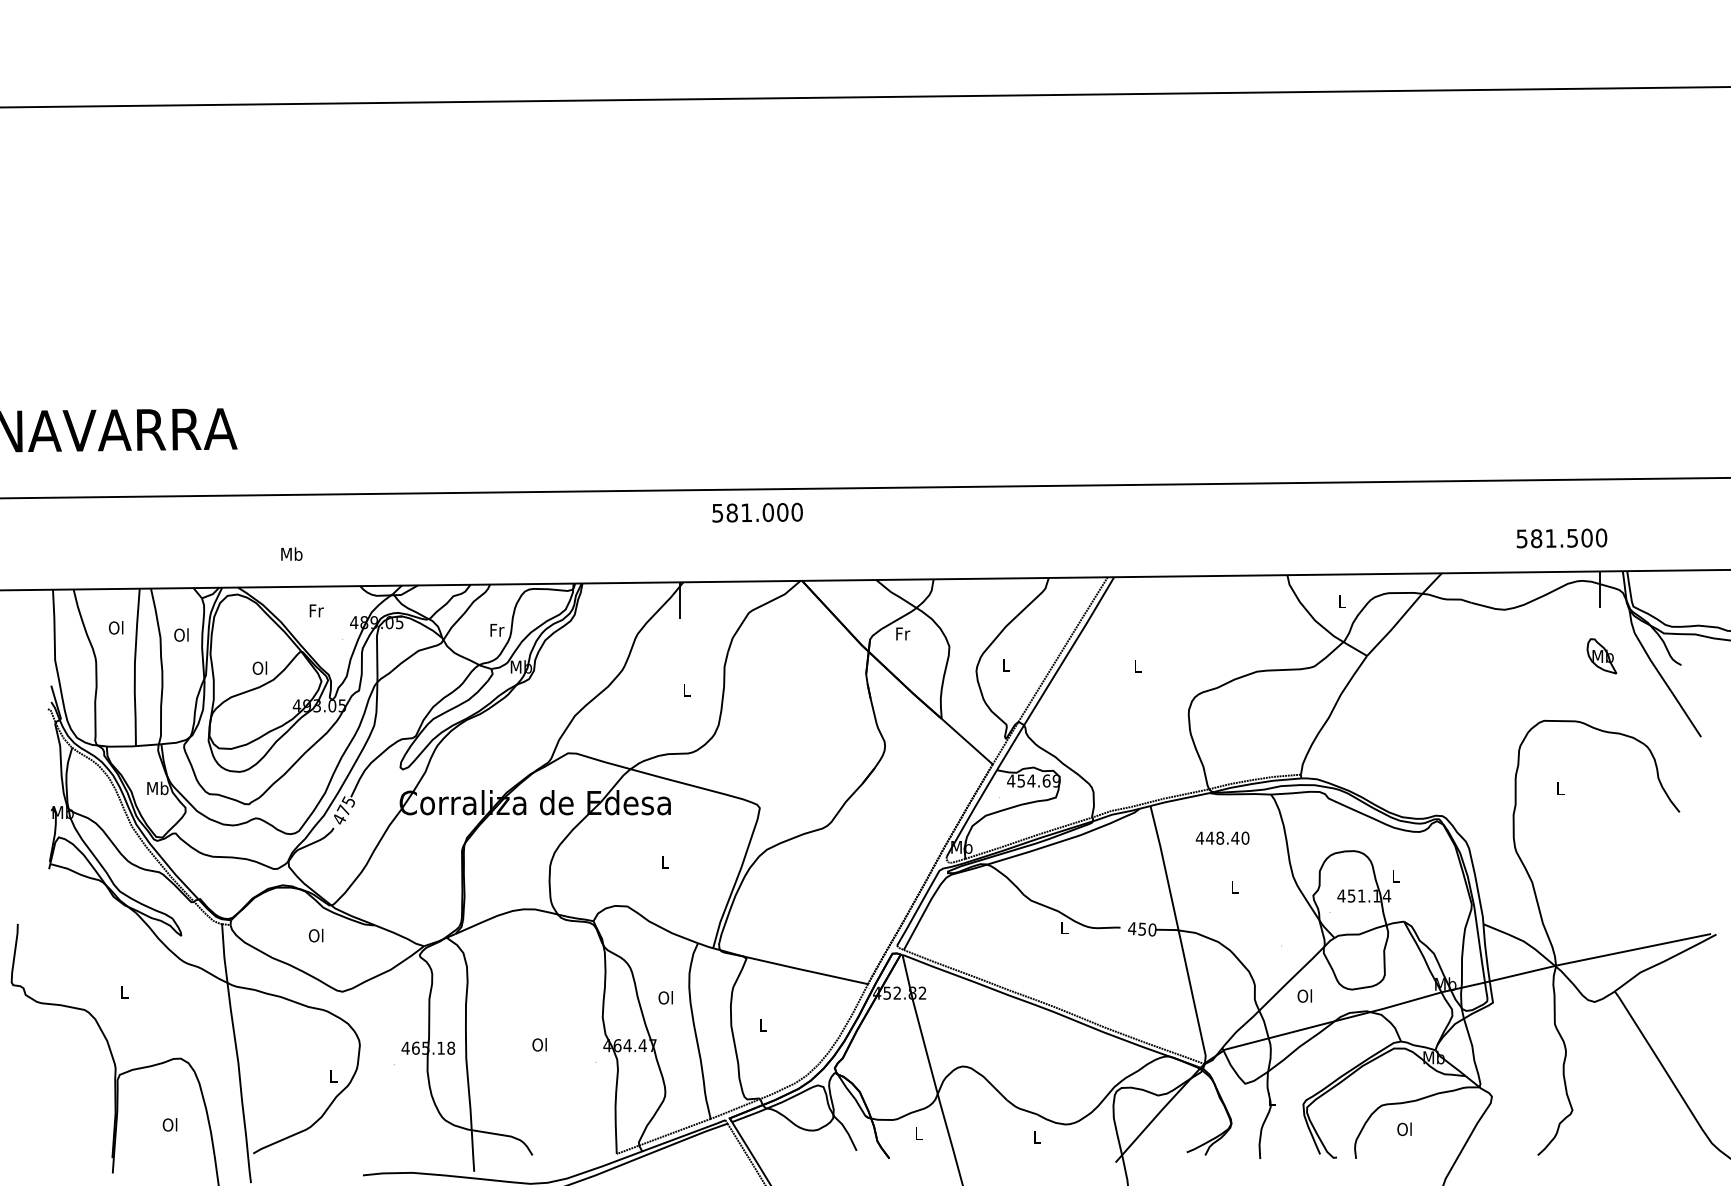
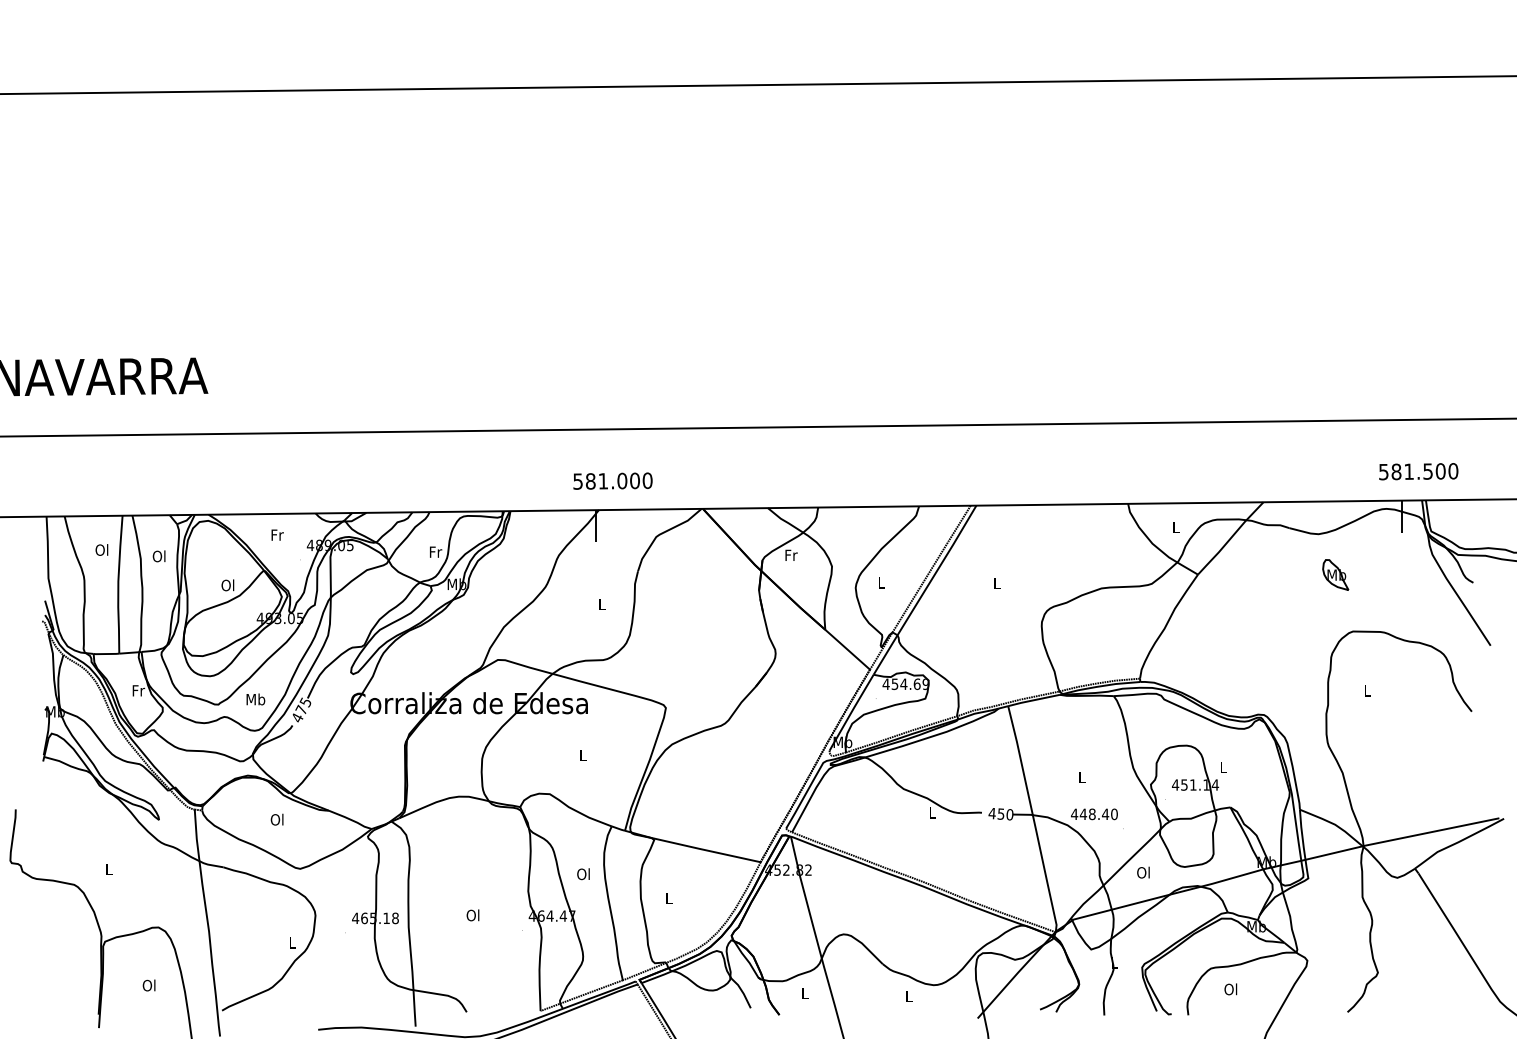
text: (757, 511) -> (612, 480), moved
text: (1561, 538) -> (1418, 471), moved
text: (291, 554) -> (255, 699), moved
part: (1601, 655) -> (1335, 574), moved
text: (157, 788) -> (138, 690), Mb -> Fr
text: (1222, 838) -> (1094, 814), moved

